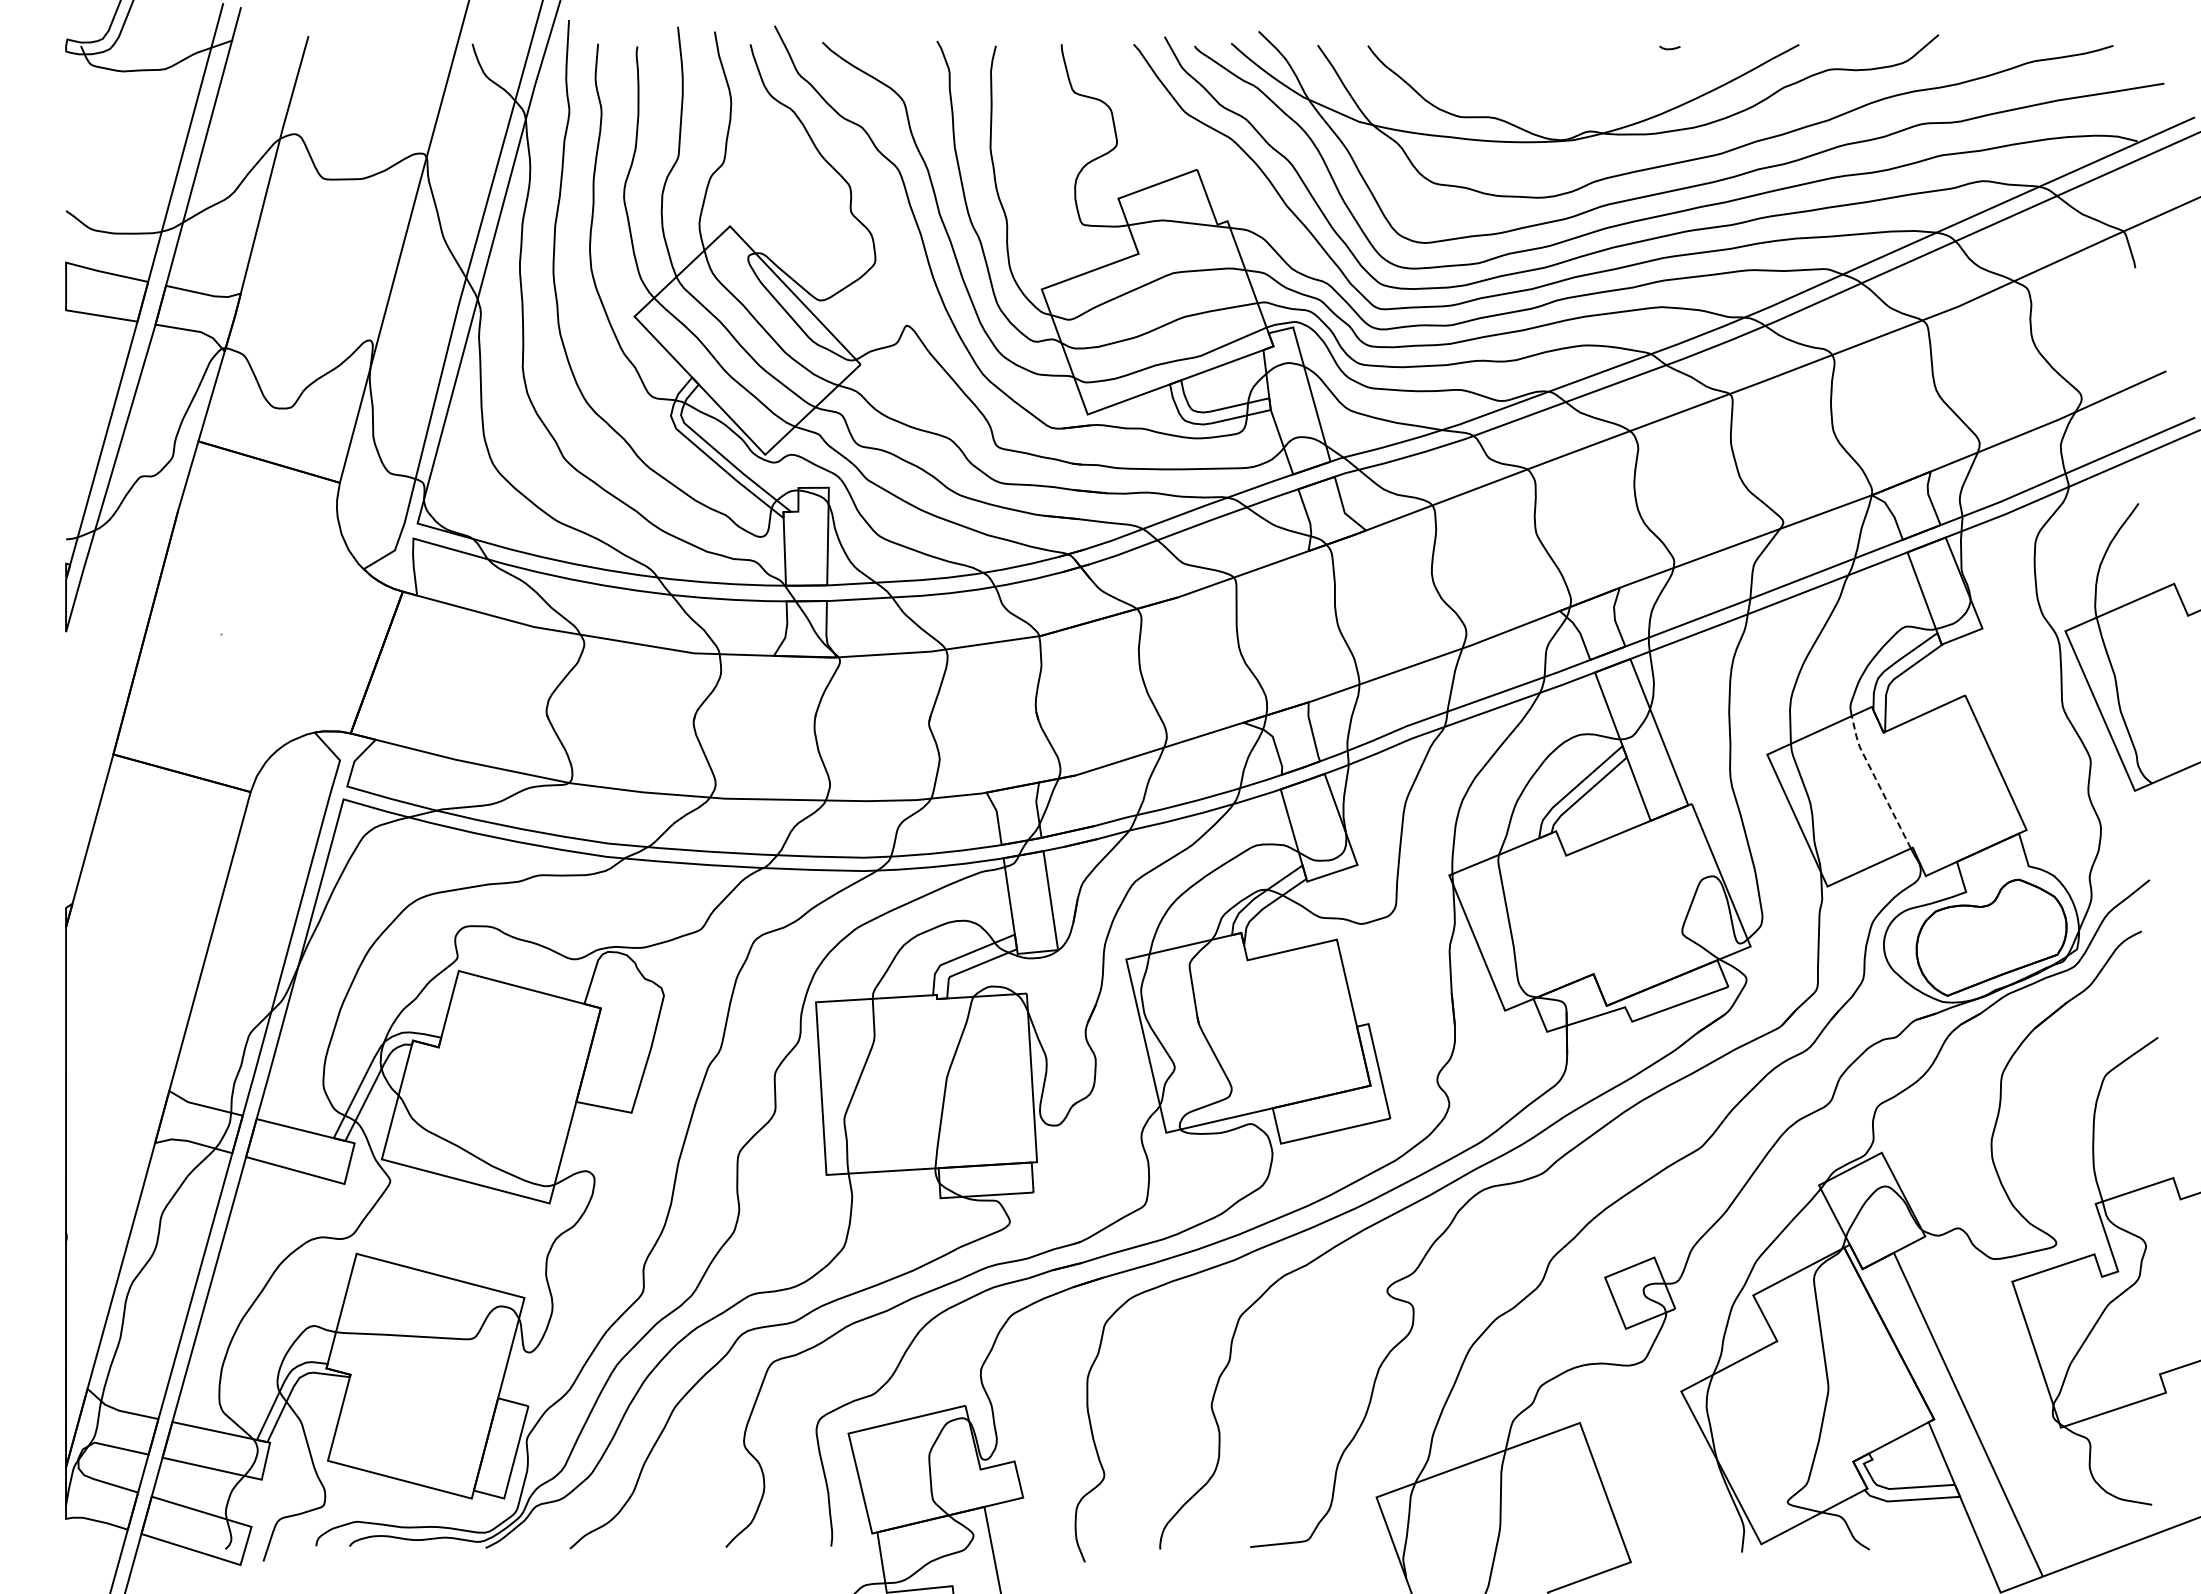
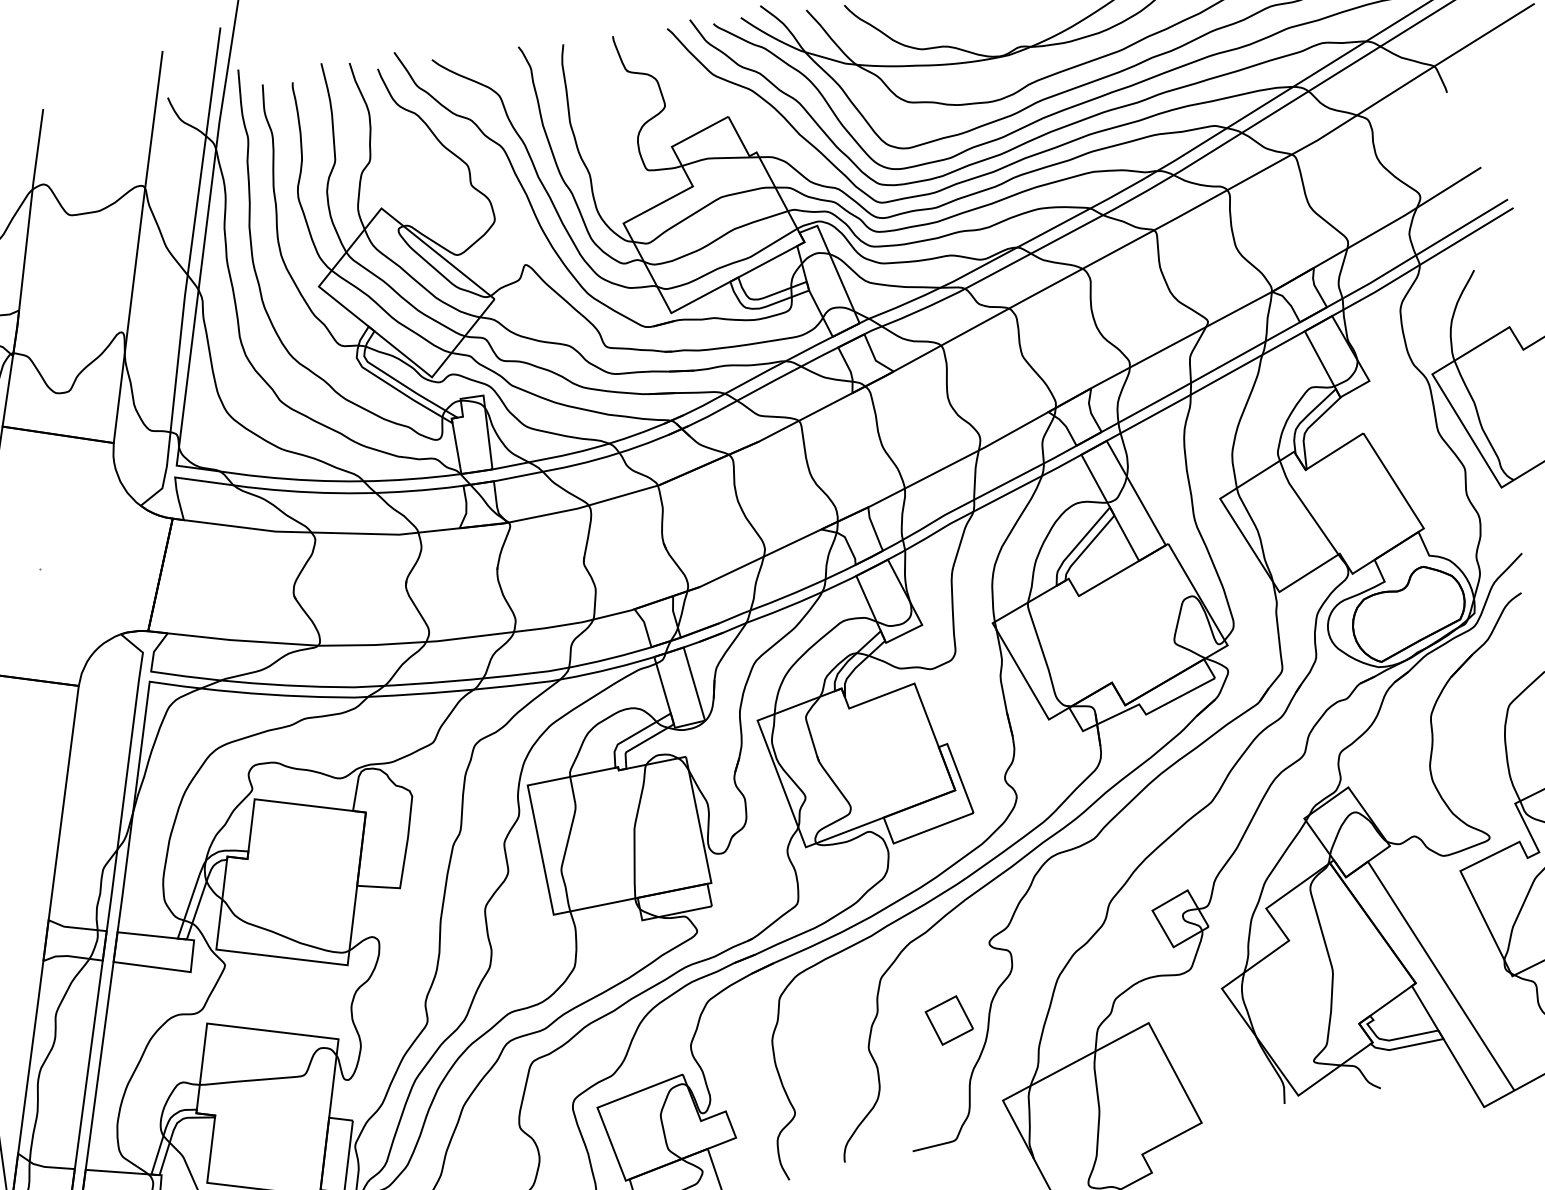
line: (1877, 781) -> (1306, 507), dashed -> solid
part: (1321, 1383) -> (949, 1020), added

